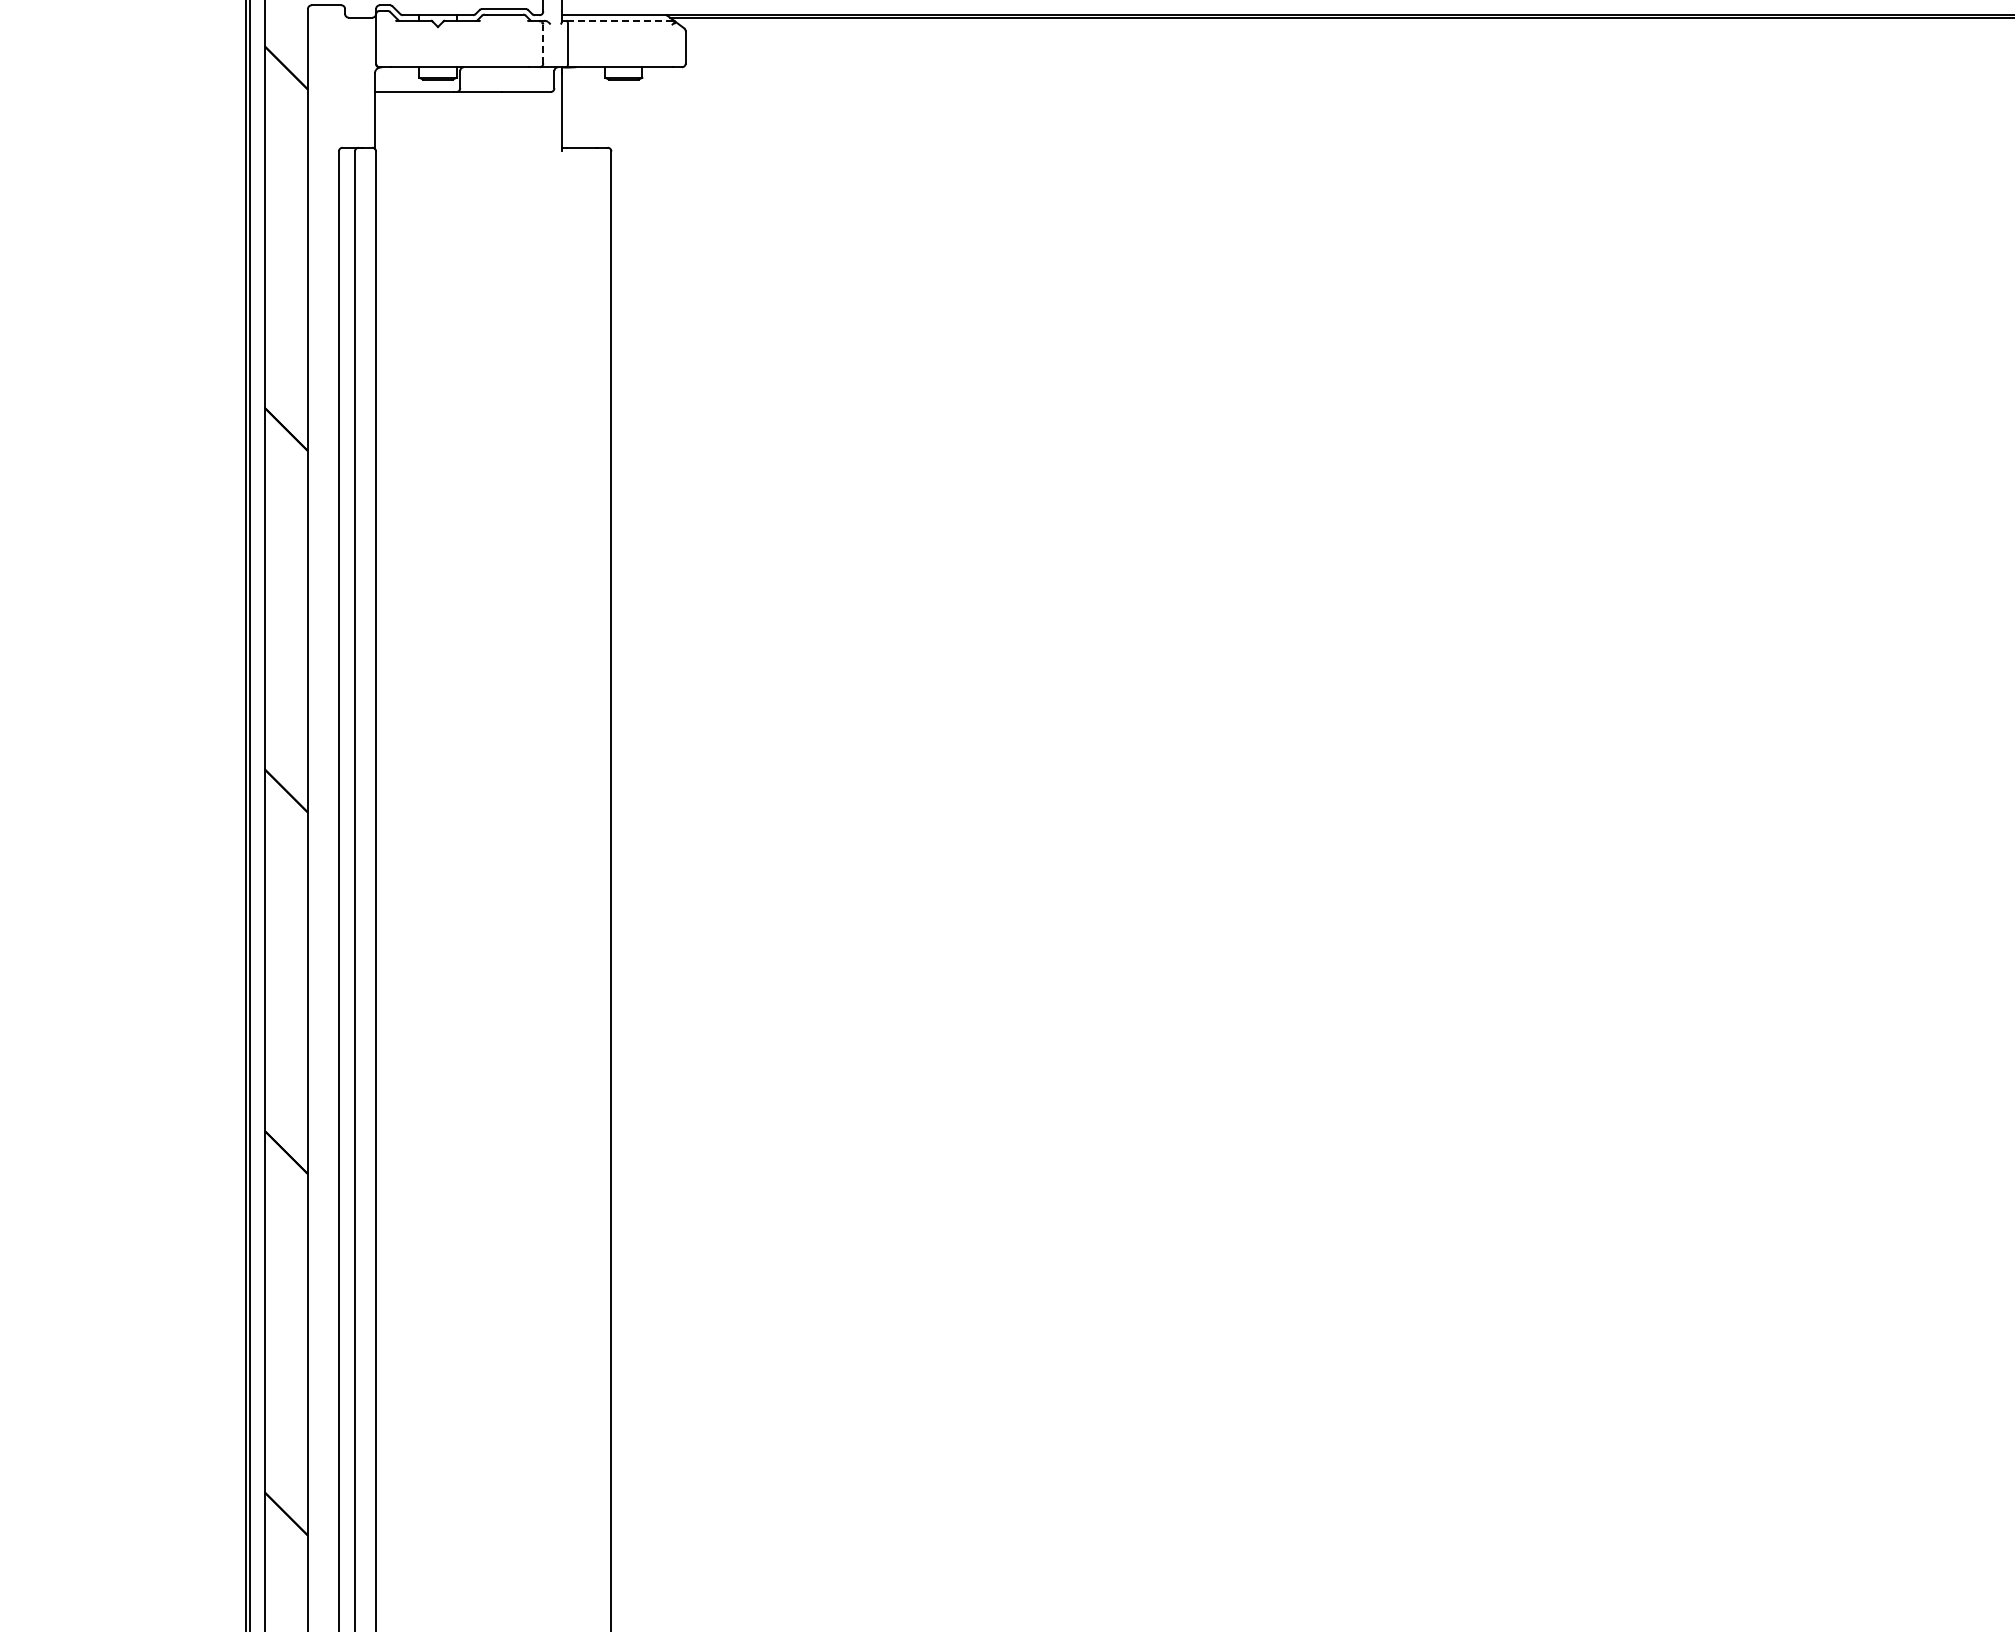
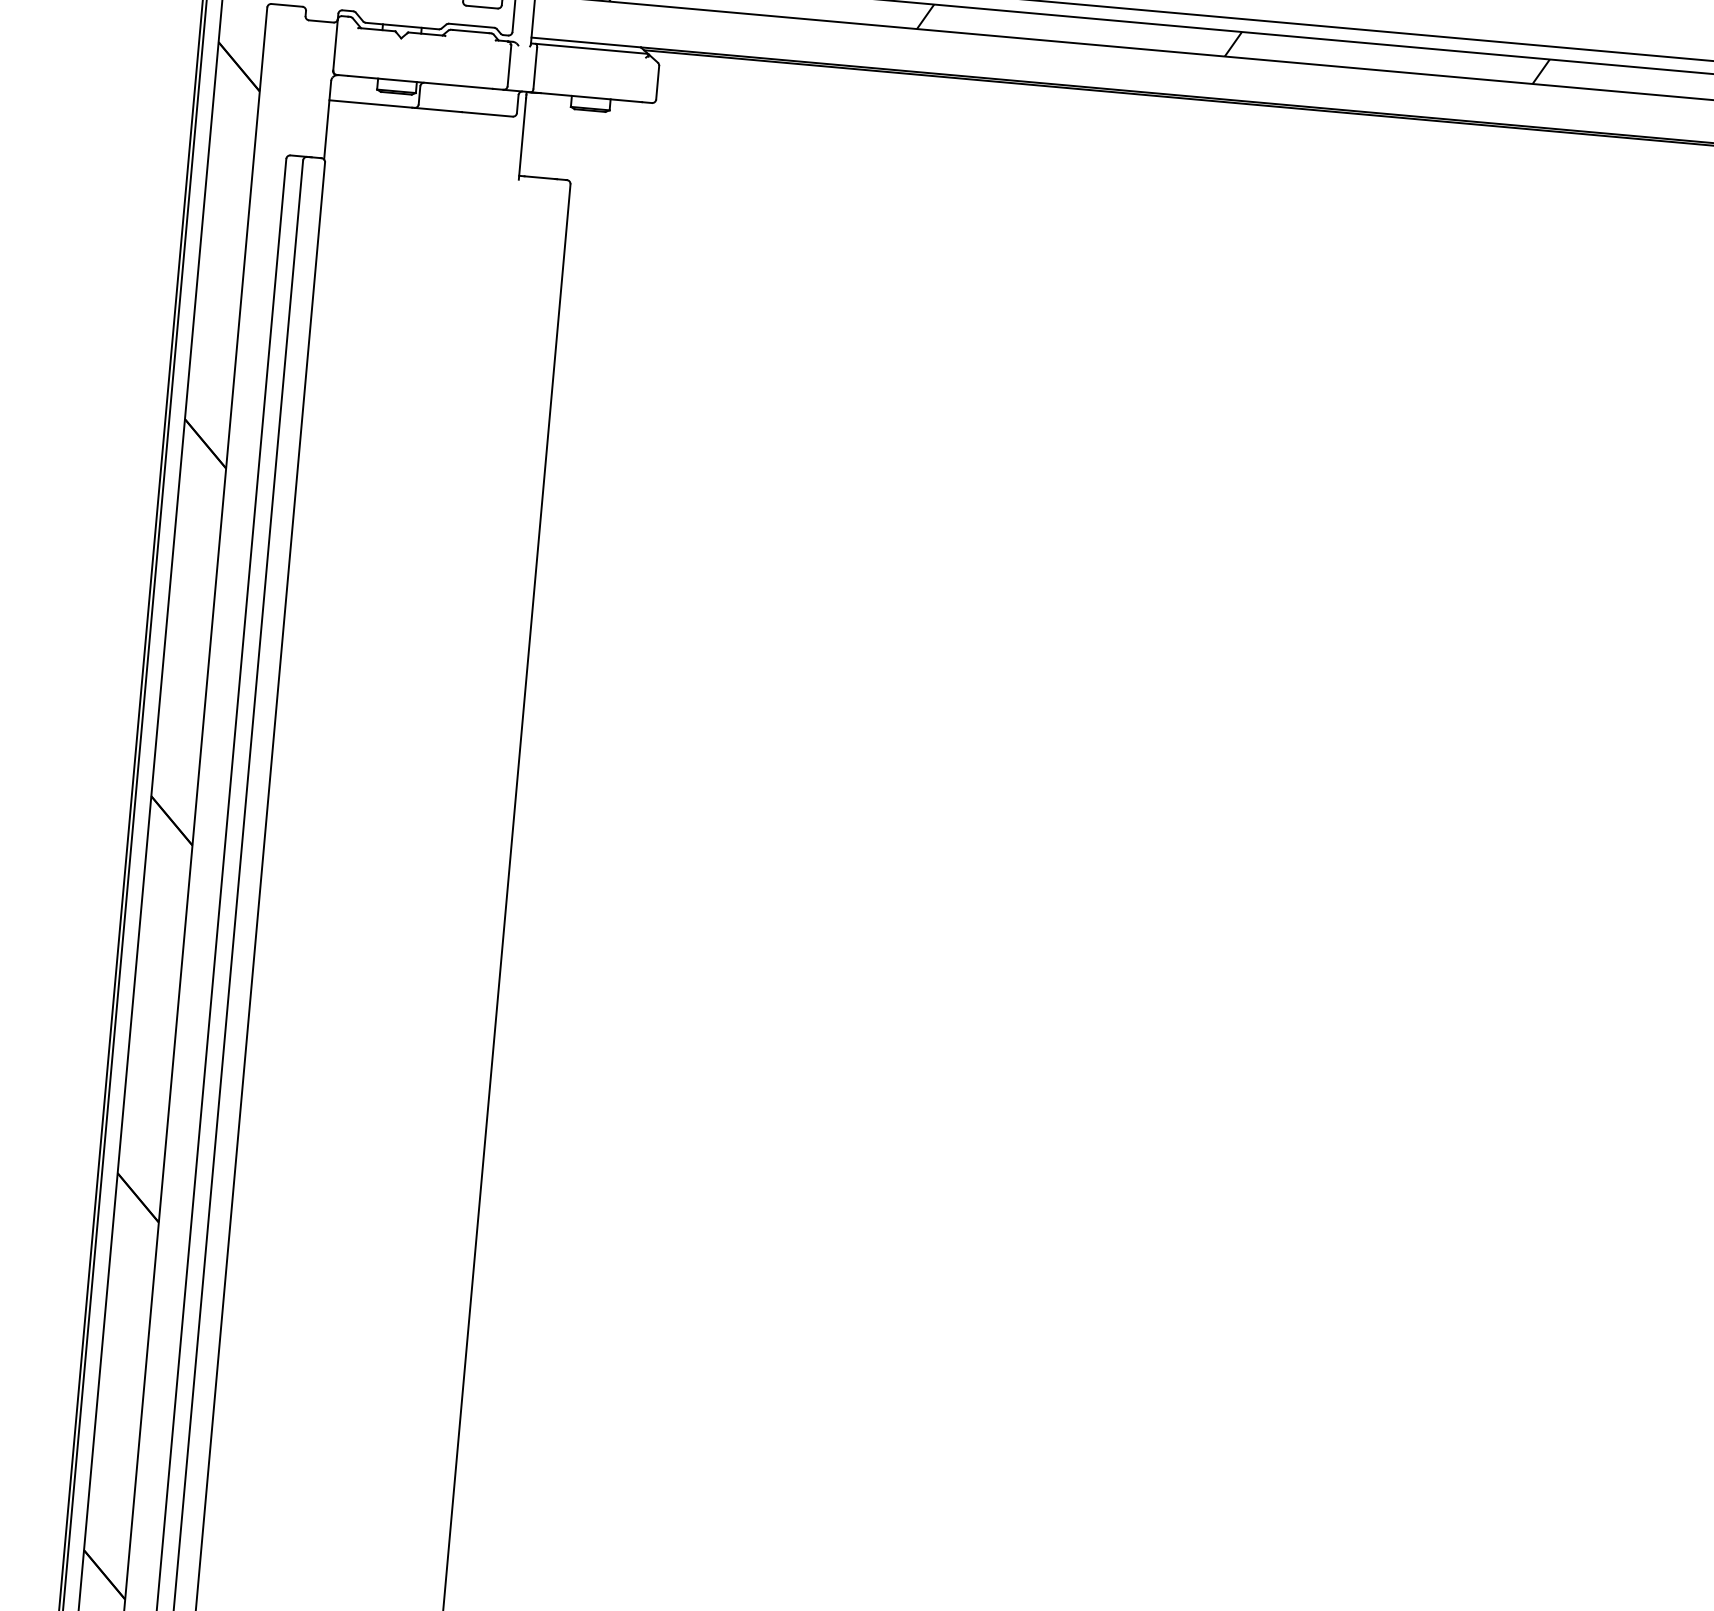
line: (619, 20) -> (591, 48), dashed -> solid
line: (543, 44) -> (509, 66), dashed -> solid

